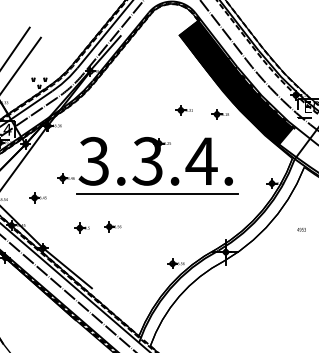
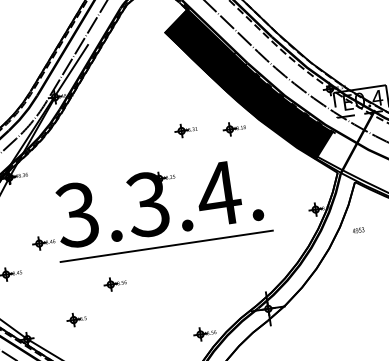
part: (112, 226) -> (114, 283), moved
part: (81, 227) -> (75, 318), moved
text: (301, 229) -> (358, 230), moved

